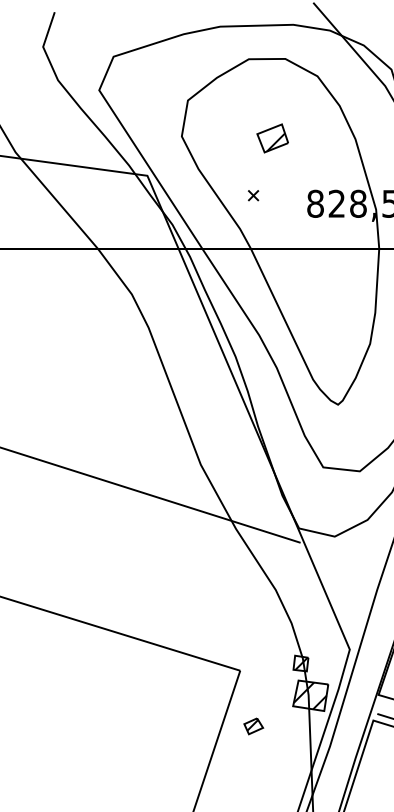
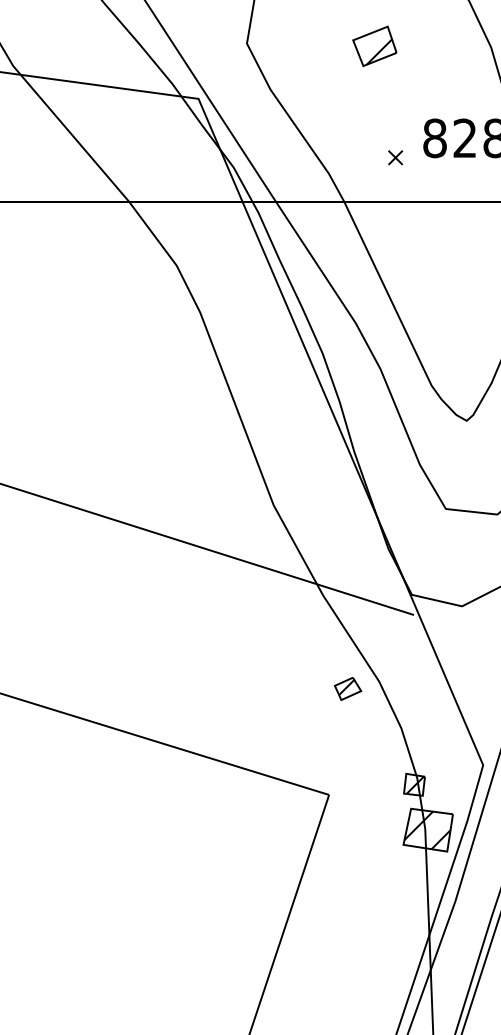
part: (253, 195) -> (395, 157), moved
part: (253, 726) -> (347, 689), moved

